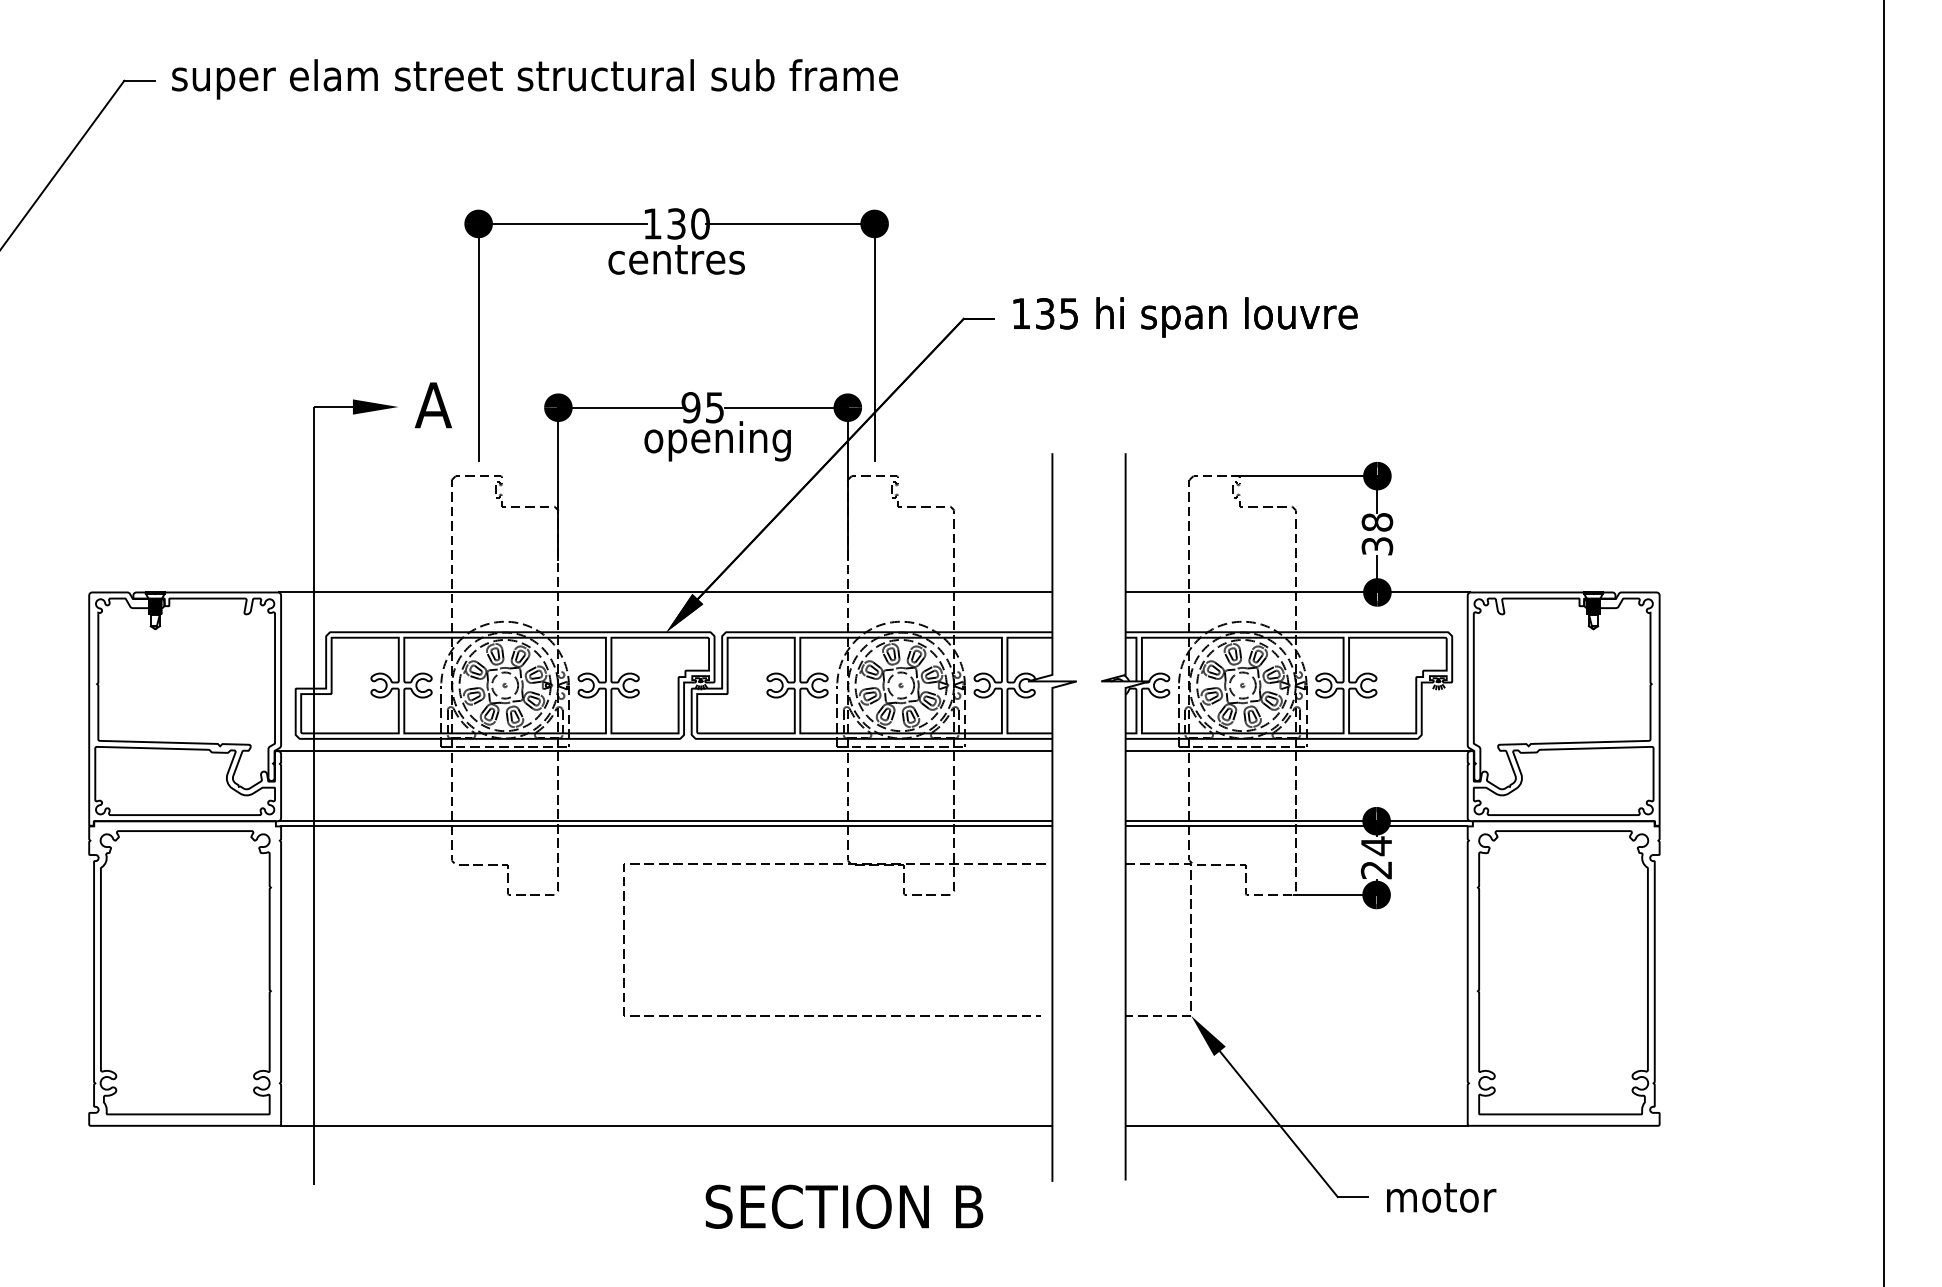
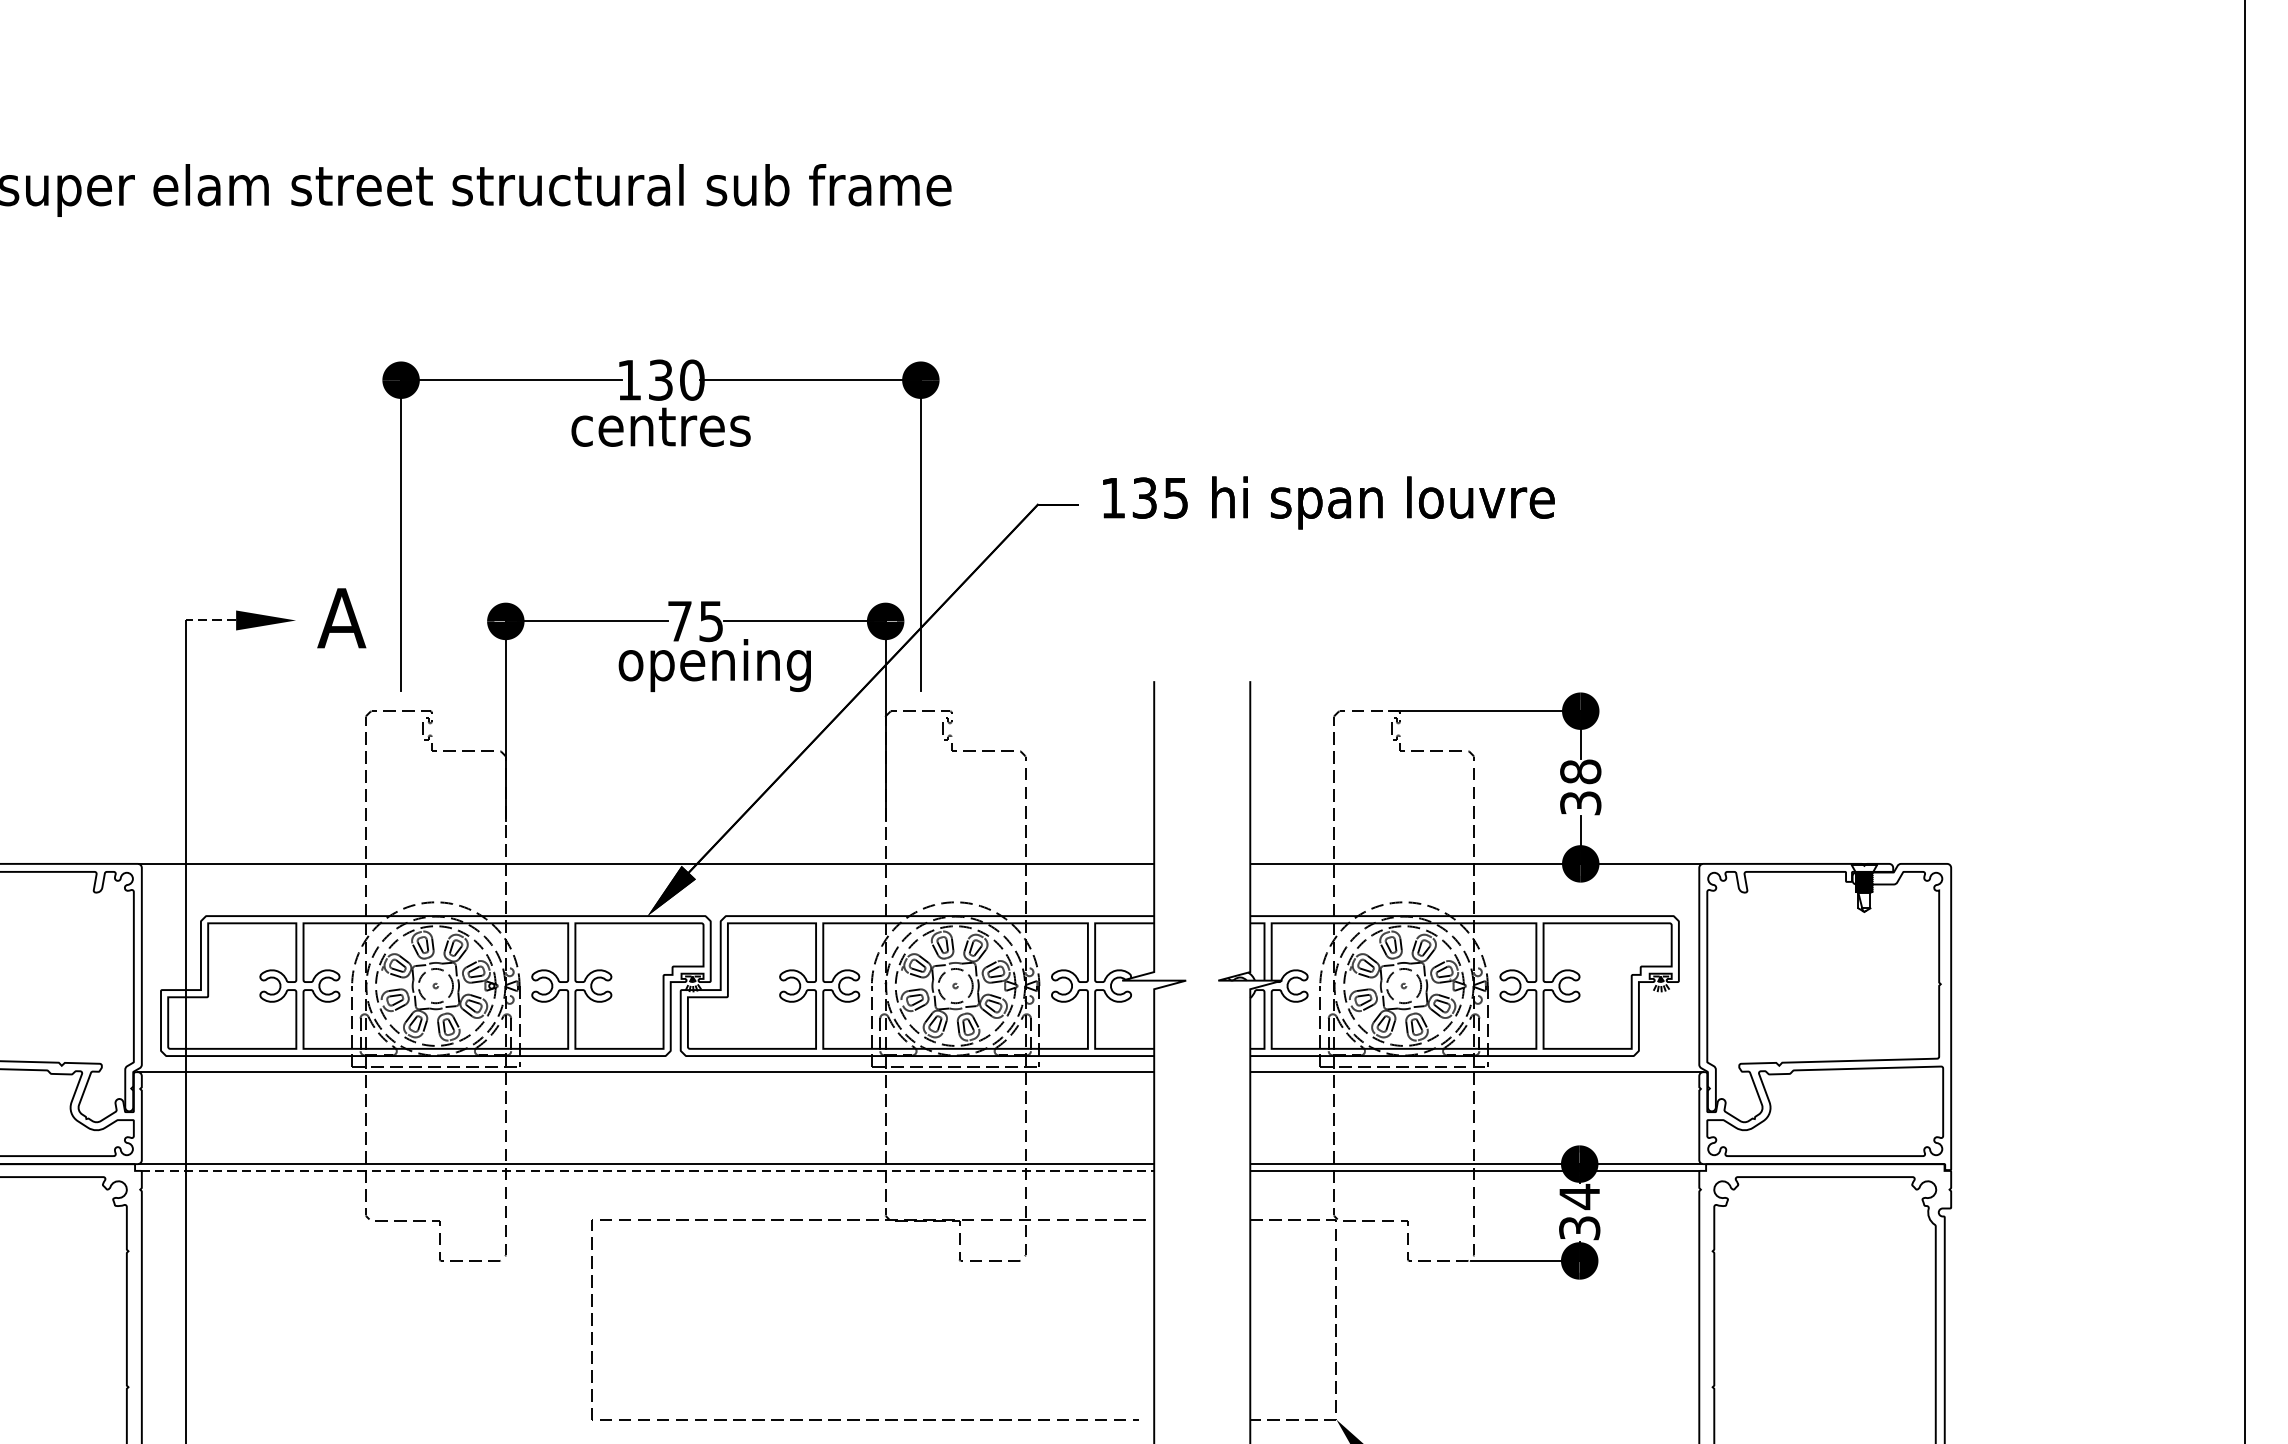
line: (333, 407) -> (210, 621), solid -> dashed
text: (690, 407) -> (679, 621), 95 -> 75
line: (666, 826) -> (647, 1171), solid -> dashed
text: (1376, 870) -> (1579, 1228), 24 -> 34

